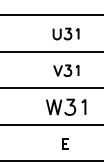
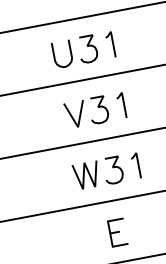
part: (65, 33) -> (82, 49), size x1.43
part: (66, 70) -> (95, 110), size x1.43
part: (65, 143) -> (116, 232), size x1.43

